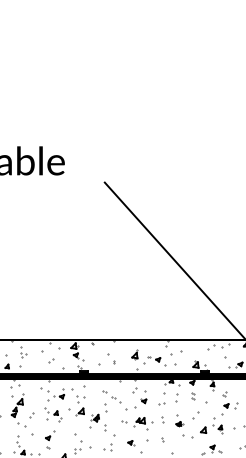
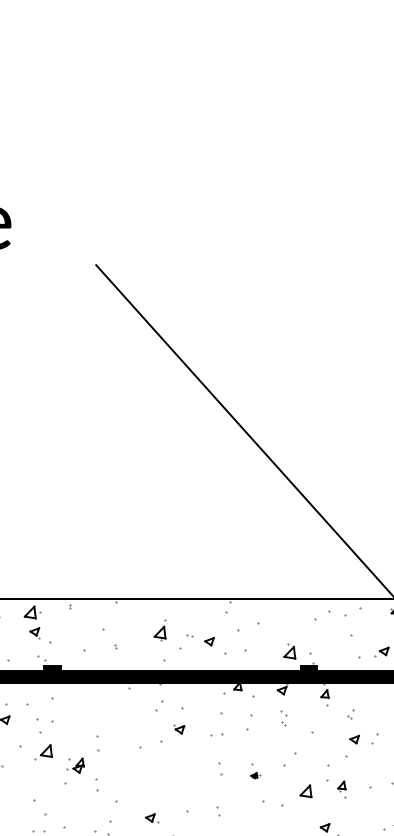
part: (111, 396) -> (110, 719), removed
part: (179, 420) -> (254, 770), size x0.6
part: (137, 423) -> (165, 776), removed

